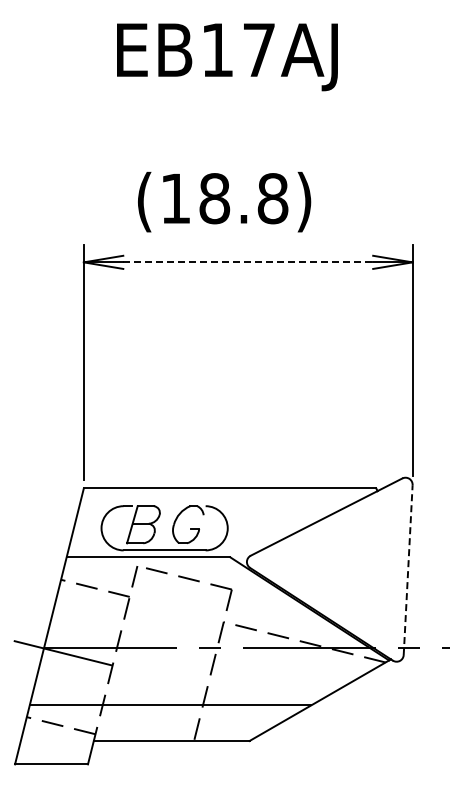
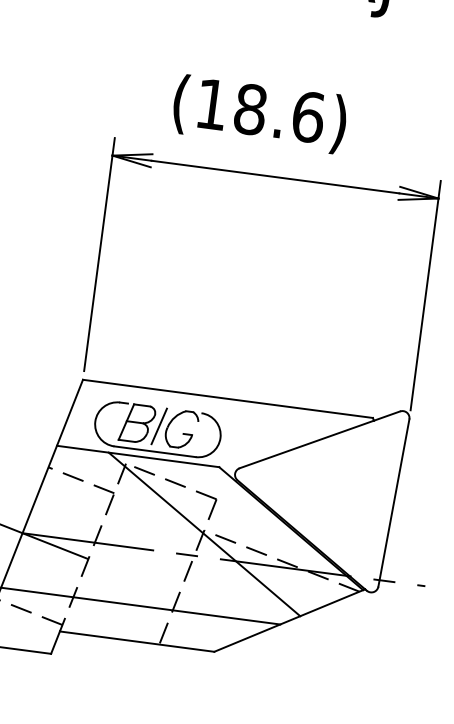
text: (272, 198) -> (307, 116), (18.8) -> (18.6)
line: (248, 262) -> (275, 177), dashed -> solid
line: (165, 524) -> (159, 426), added
line: (408, 569) -> (394, 502), dashed -> solid
line: (224, 625) -> (204, 534), added

